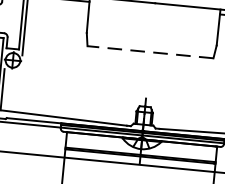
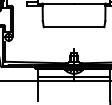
line: (149, 52) -> (73, 27), dashed -> solid

